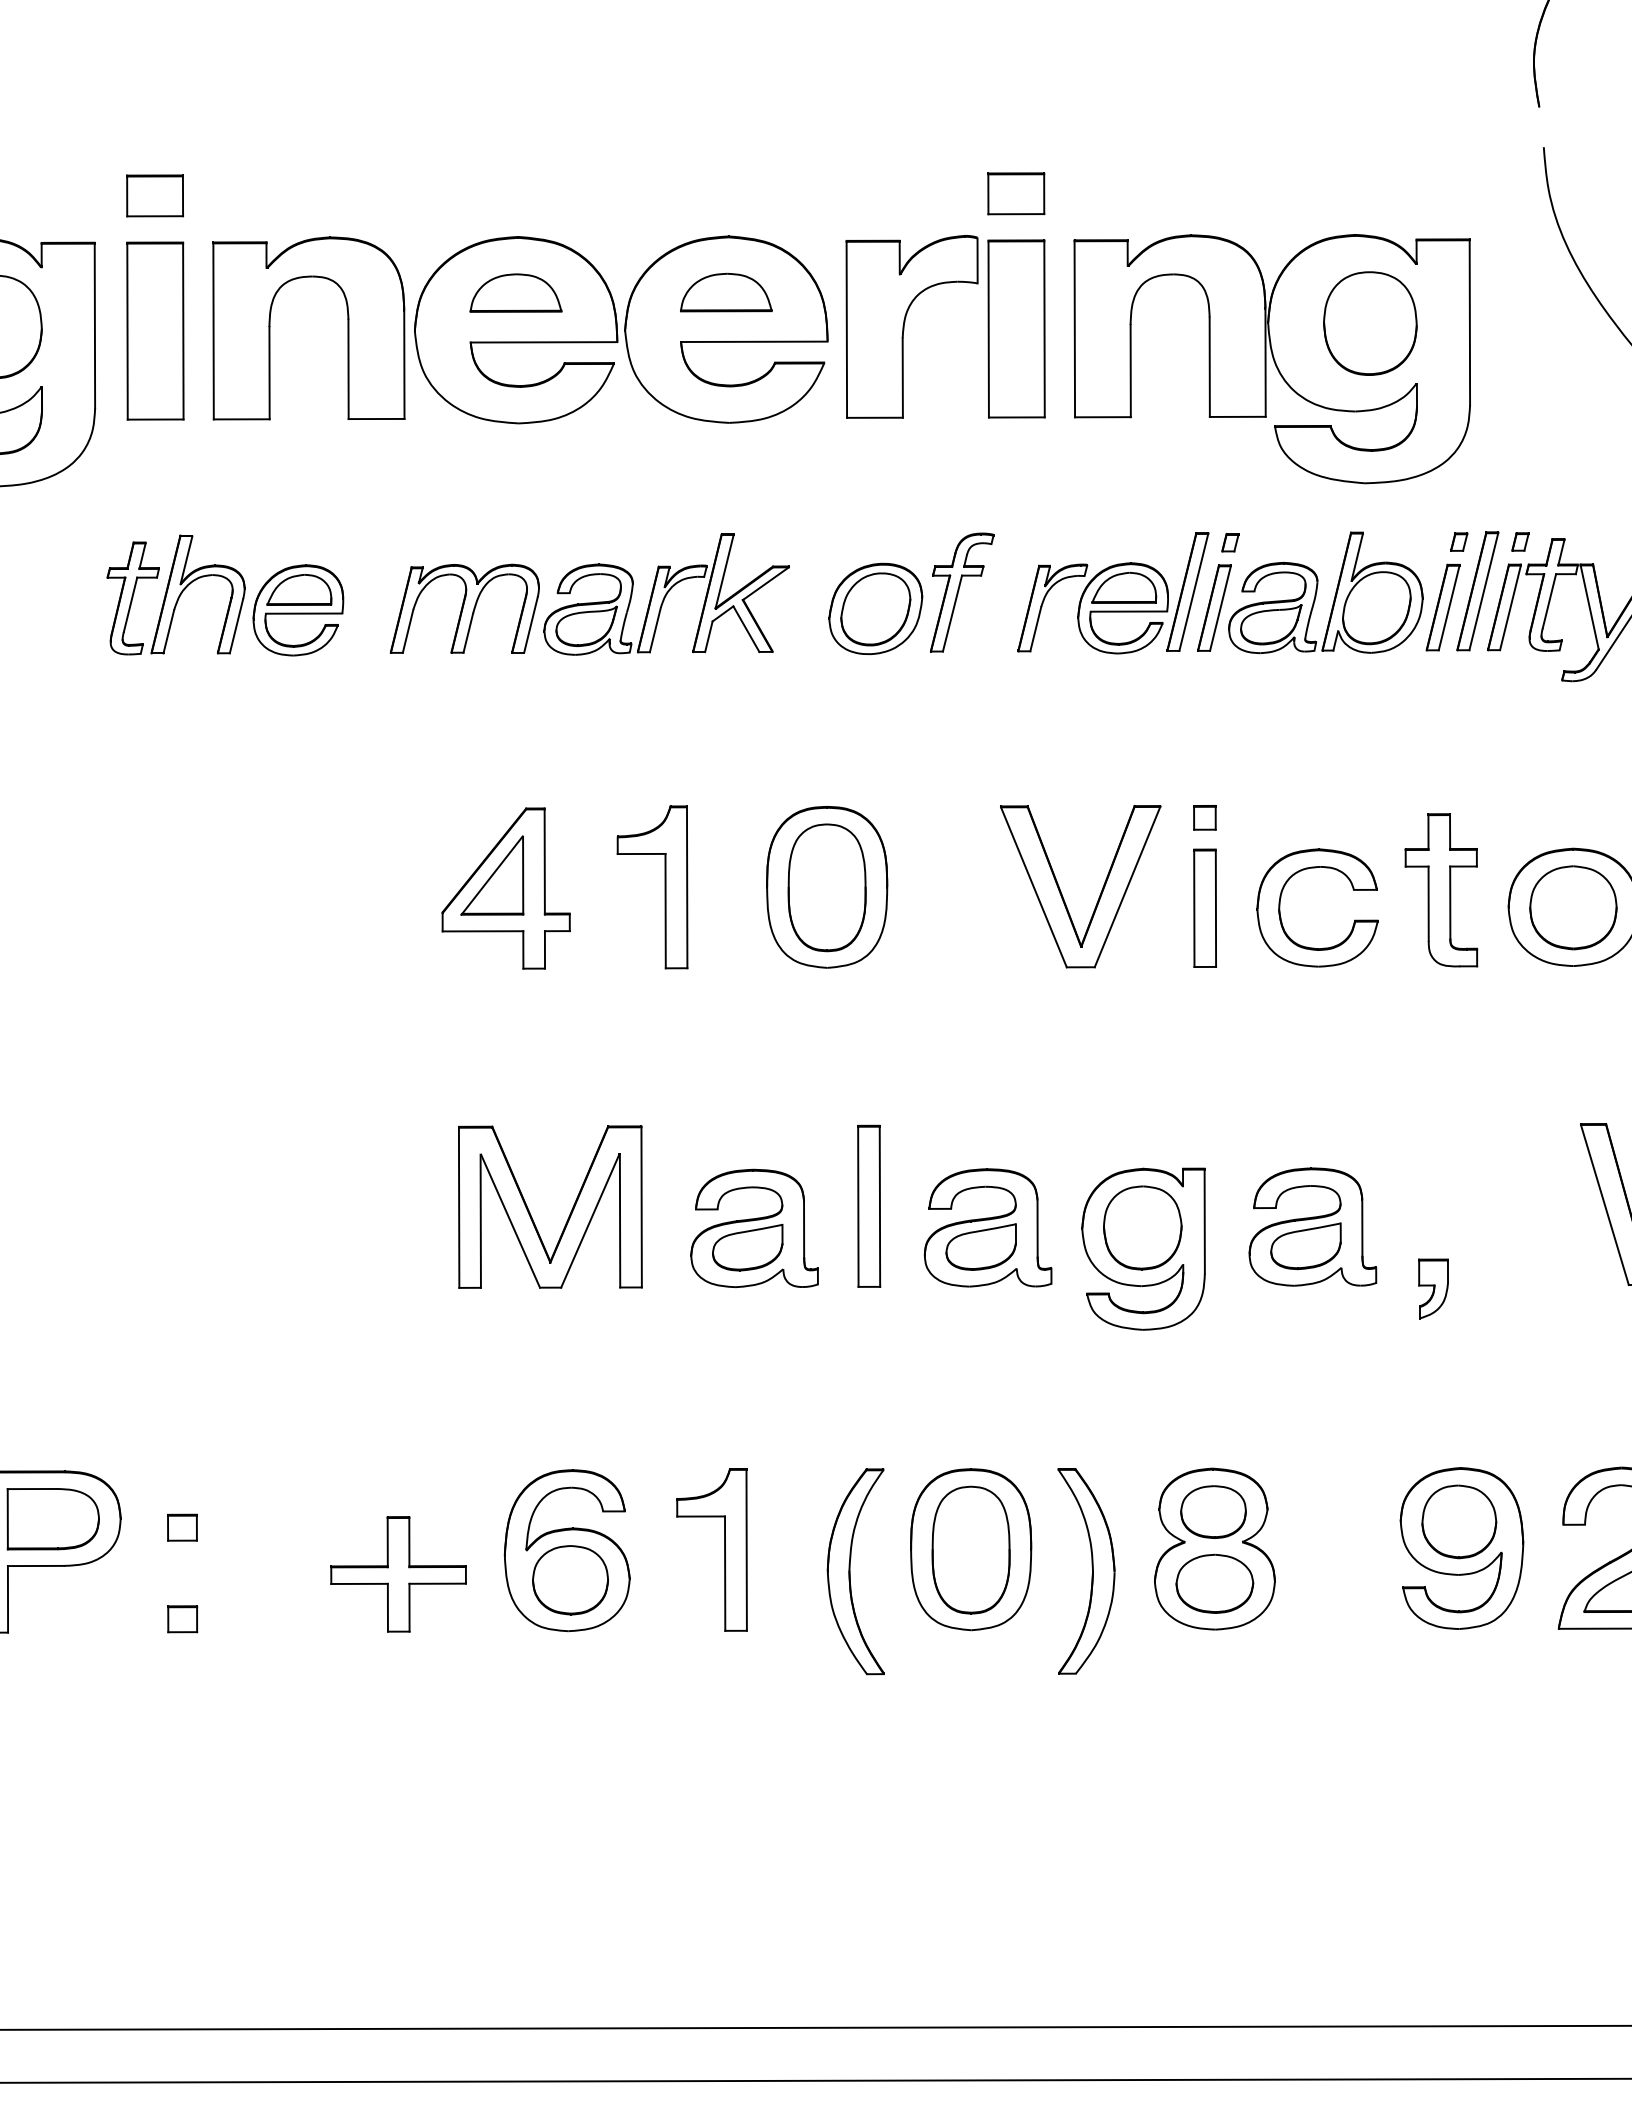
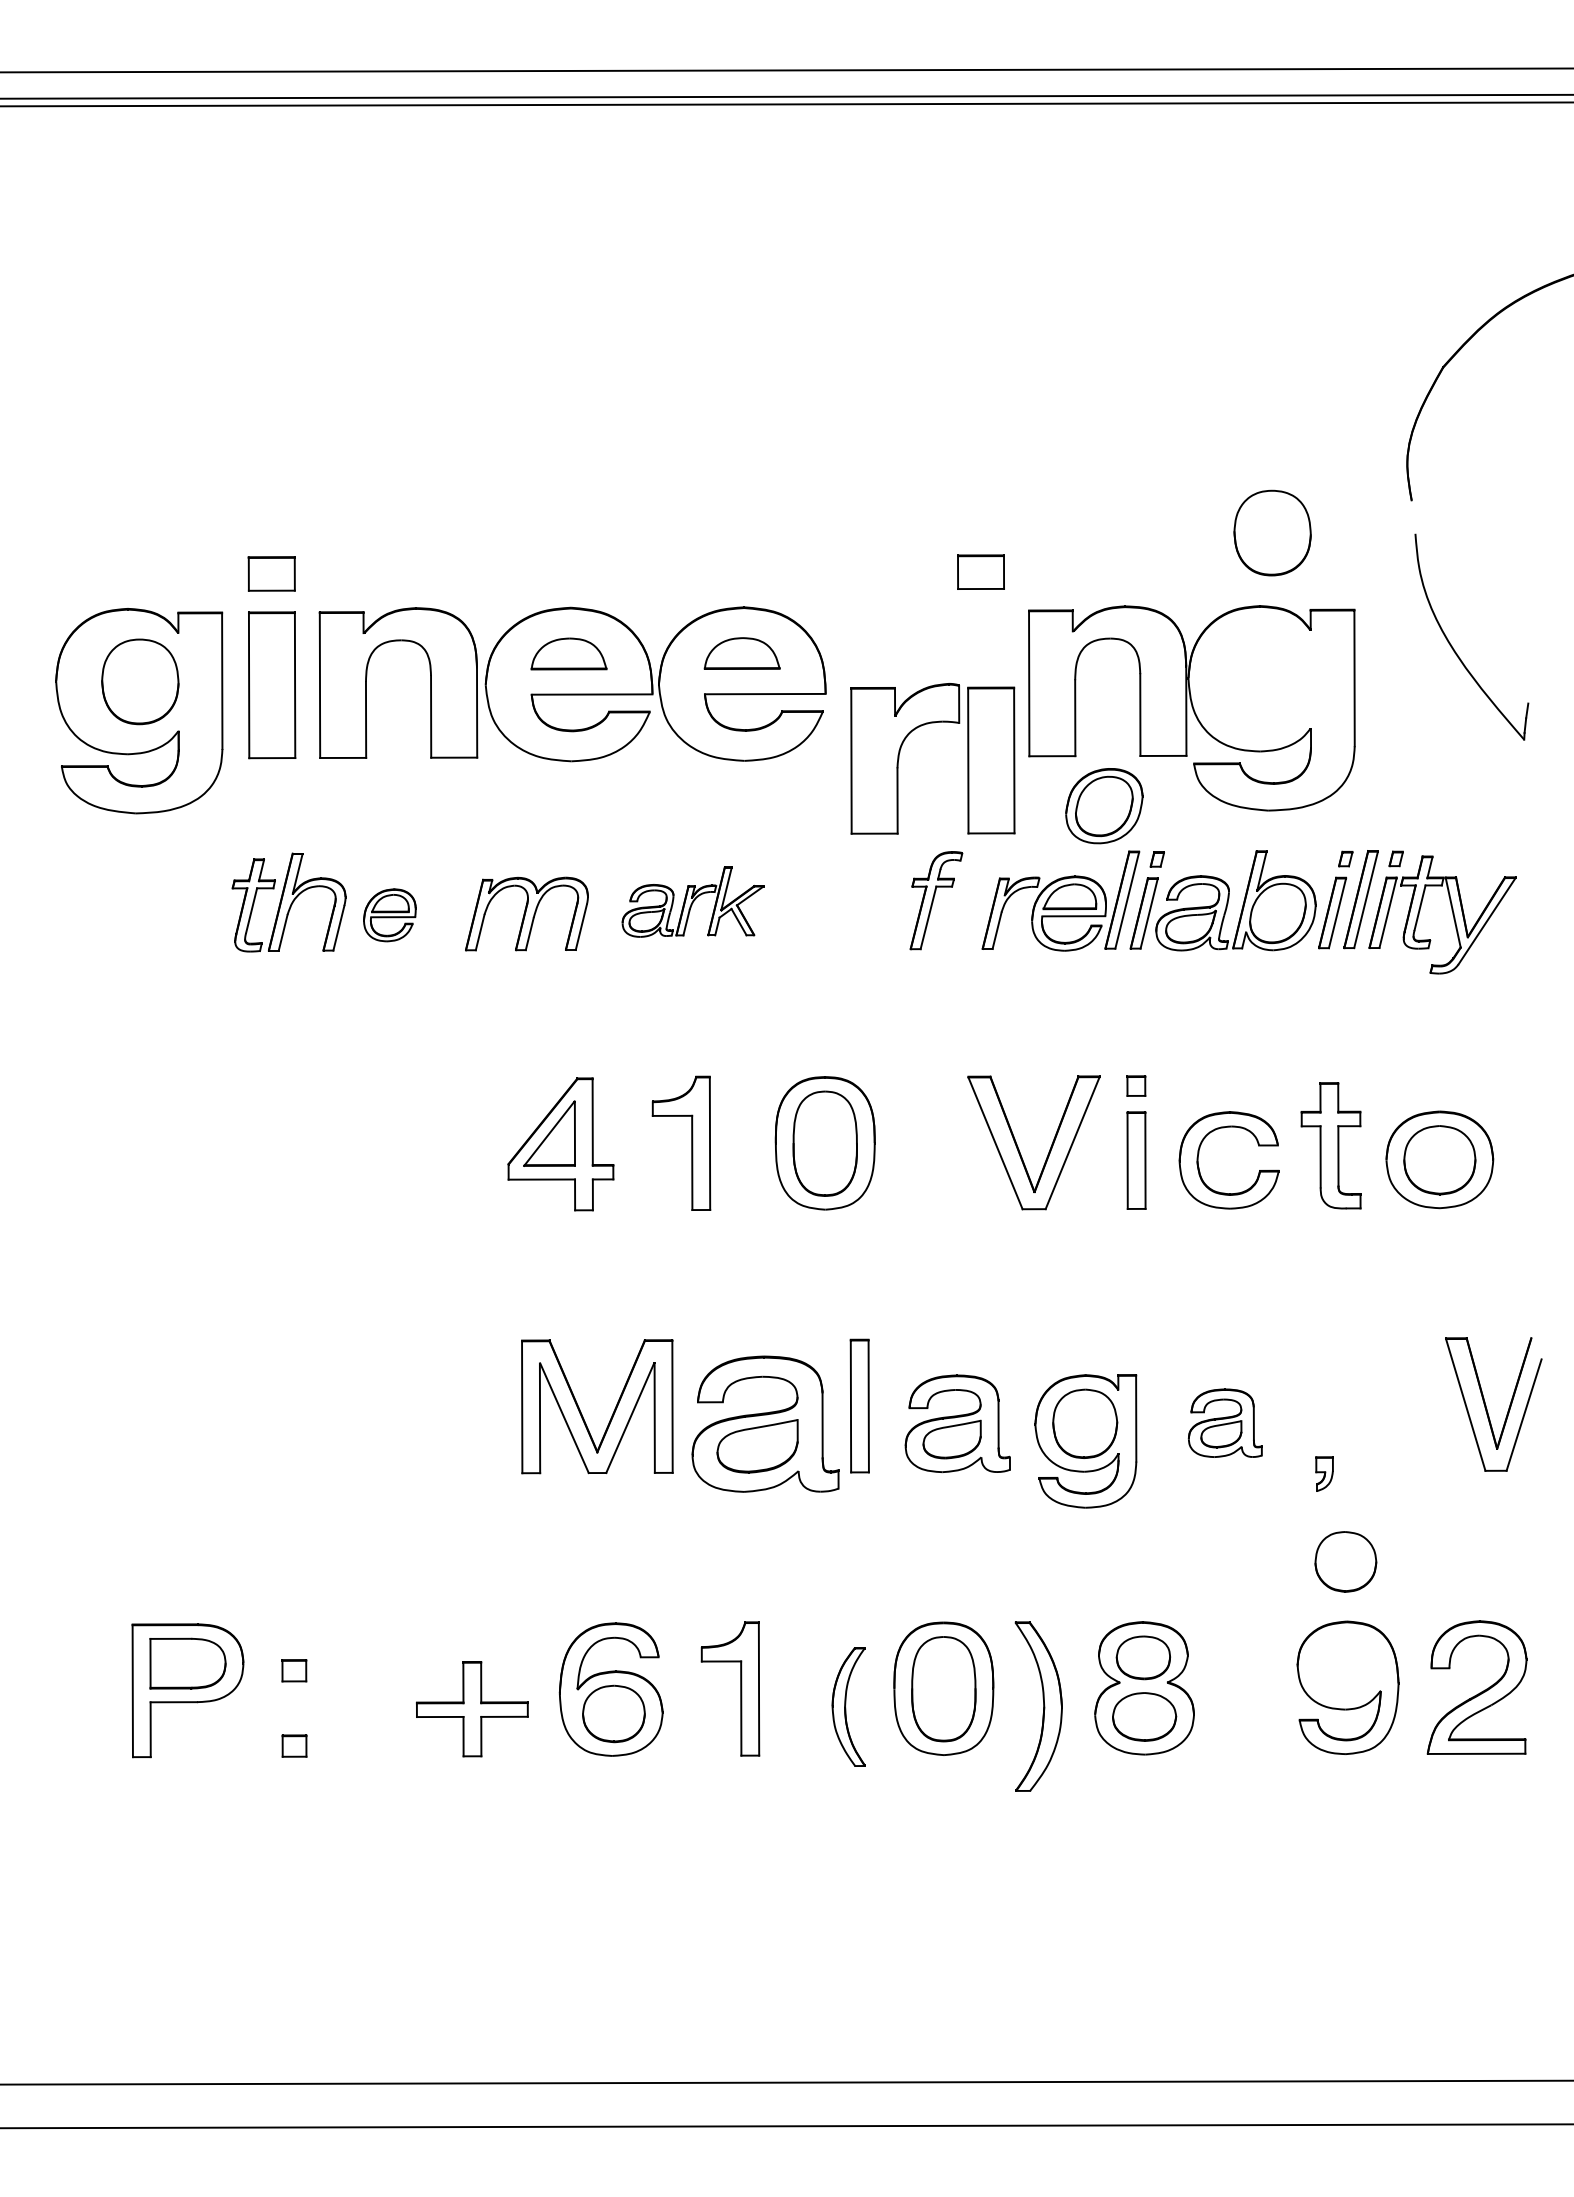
part: (906, 319) -> (900, 752), moved
part: (1370, 322) -> (1272, 532), moved
part: (665, 593) -> (692, 901), size x0.7
part: (875, 609) -> (1104, 806), moved
part: (297, 610) -> (389, 915), size x0.7
part: (1313, 1227) -> (1225, 1423), size x0.7
part: (754, 1228) -> (765, 1424), size x1.4
part: (1433, 1289) -> (1324, 1474), size x0.7
part: (1458, 1521) -> (1345, 1561), moved
part: (855, 1571) -> (848, 1706), size x0.7

